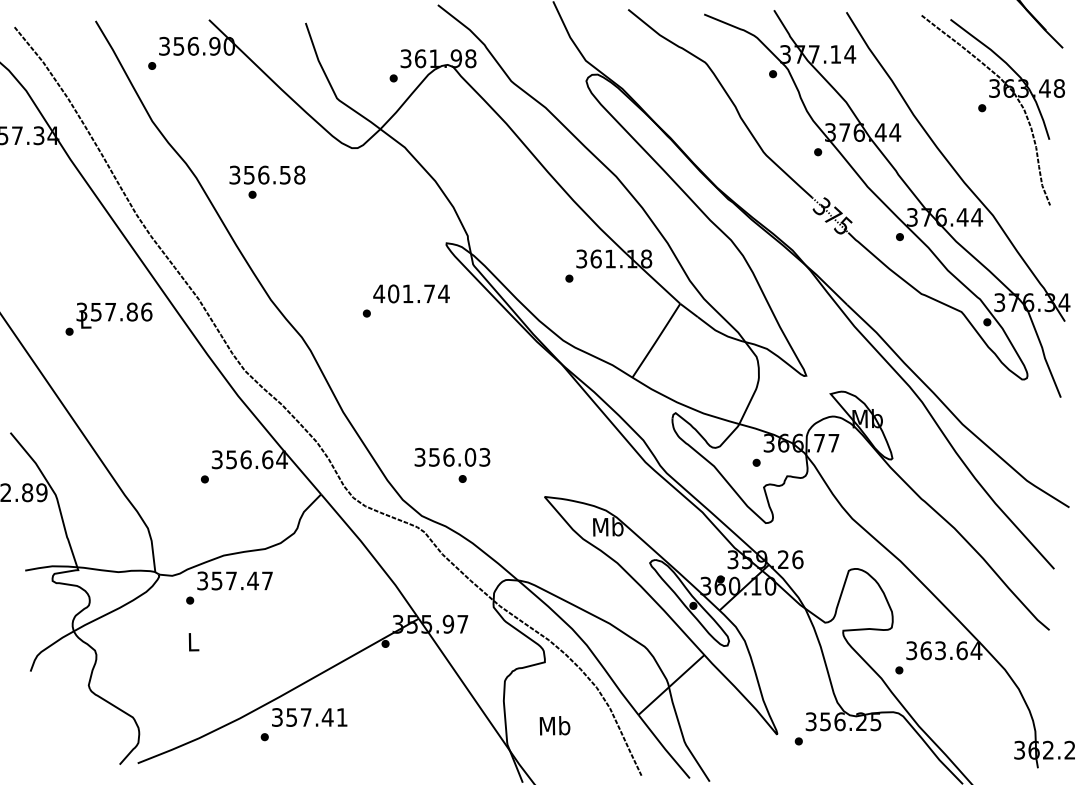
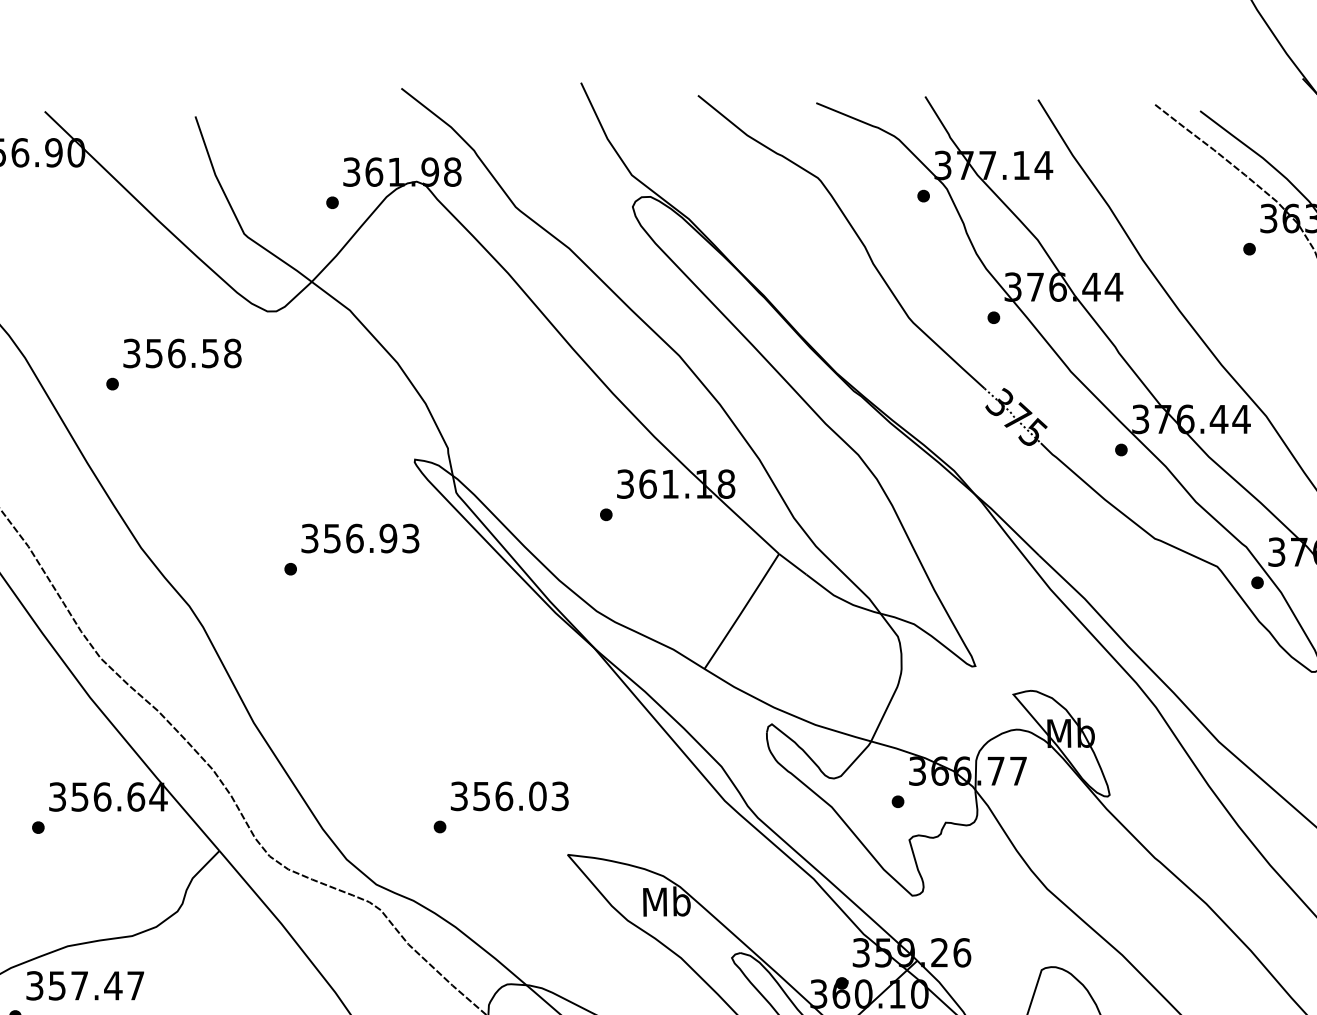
text: (267, 174) -> (182, 352), moved
text: (411, 293) -> (360, 537), 401.74 -> 356.93
text: (452, 457) -> (509, 796), moved

